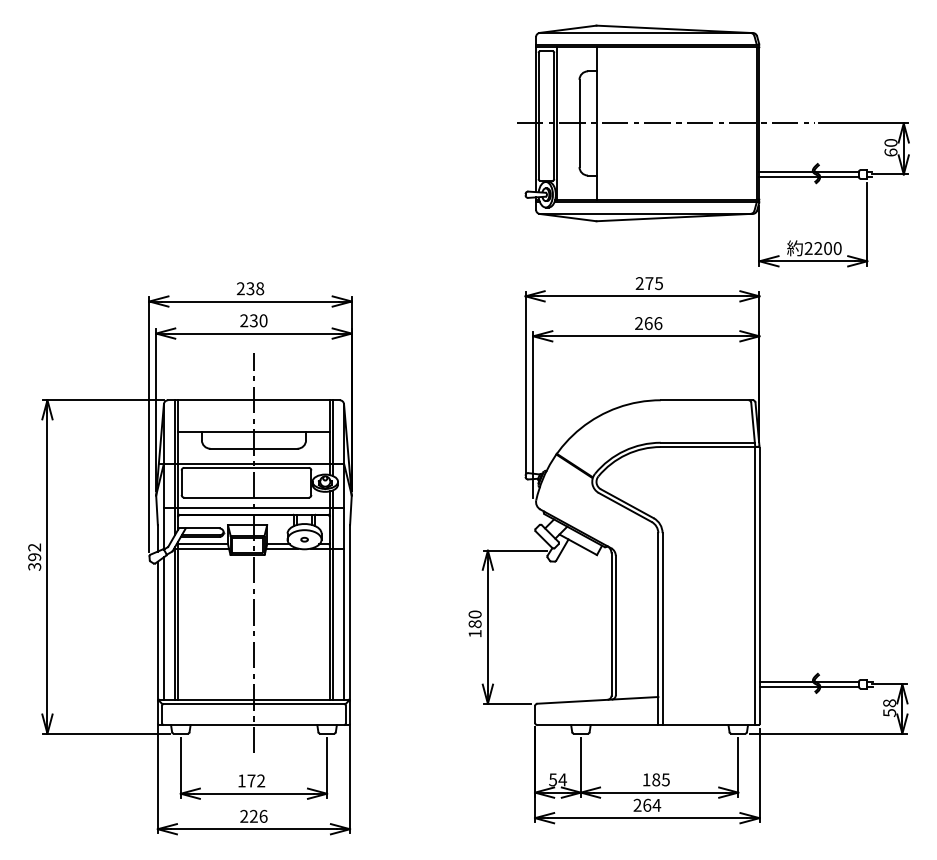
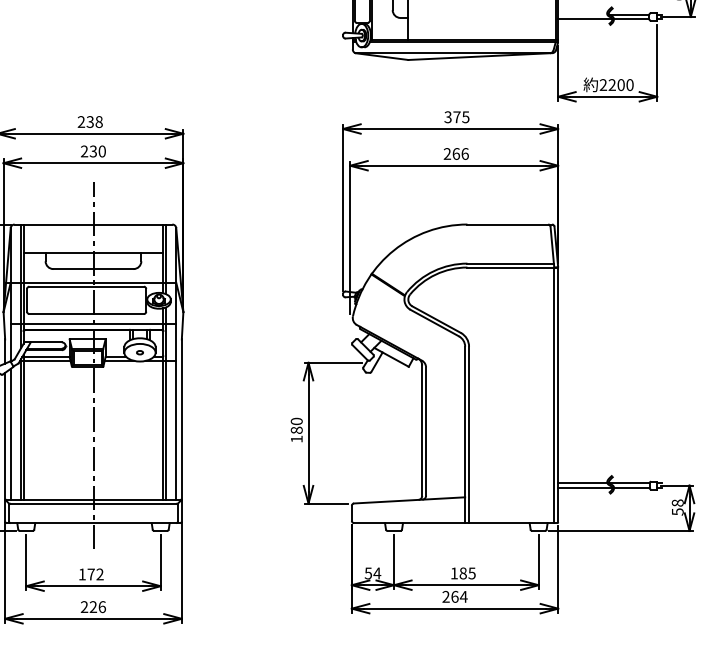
line: (786, 171) -> (582, 14), removed
text: (639, 283) -> (447, 117), 275 -> 375

